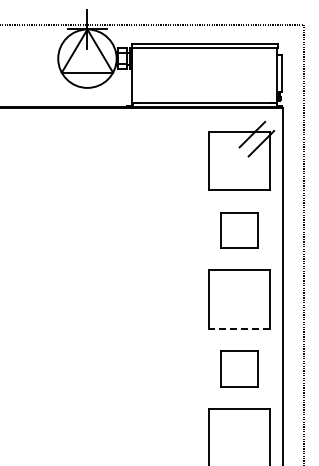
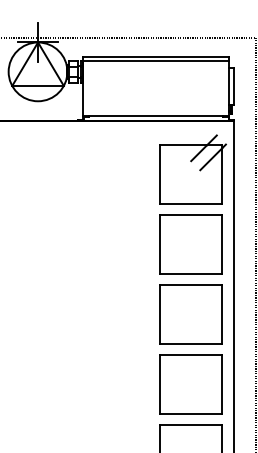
part: (239, 230) -> (191, 244), size x1.67
line: (239, 328) -> (191, 343), dashed -> solid
part: (239, 368) -> (191, 383), size x1.67

